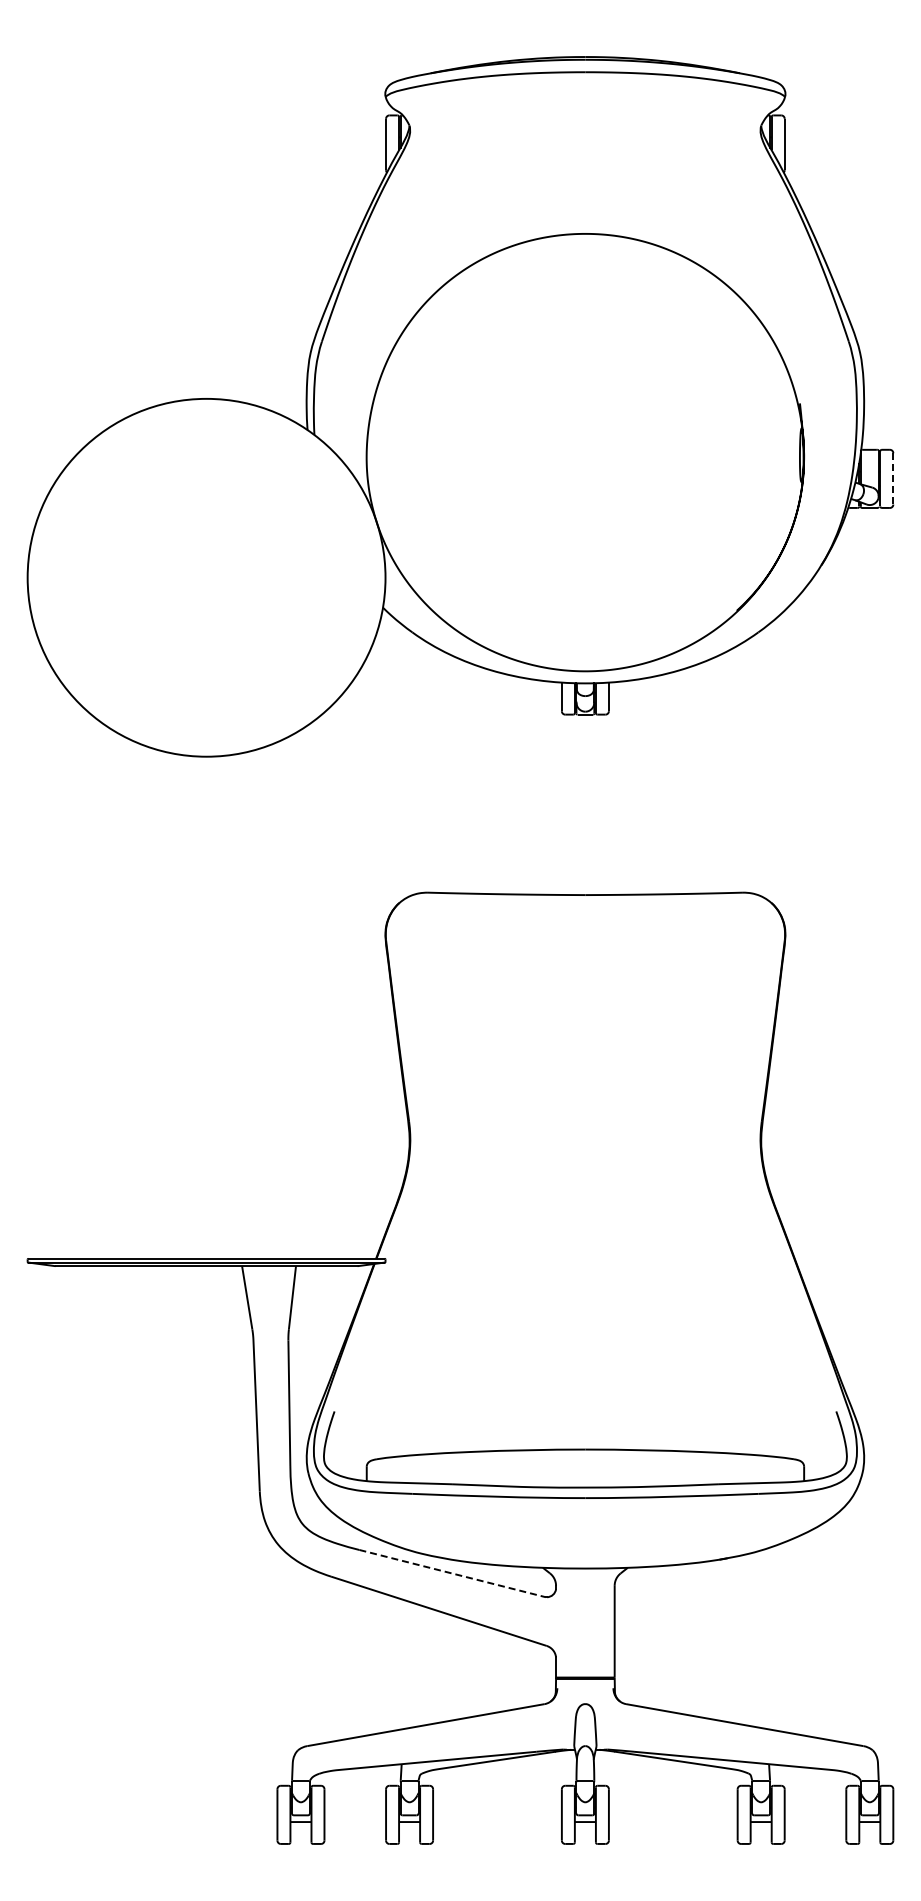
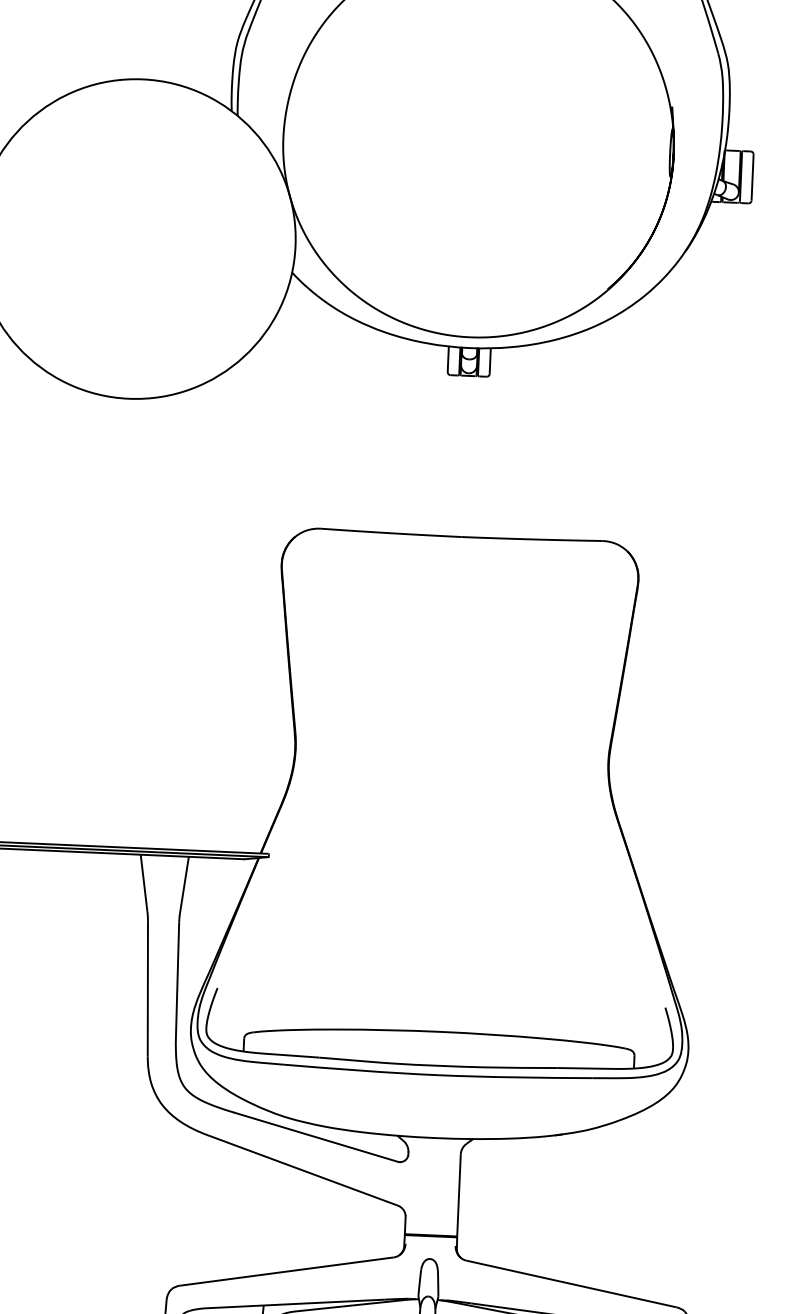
line: (893, 478) -> (752, 177), dashed -> solid
line: (453, 1573) -> (317, 1137), dashed -> solid

